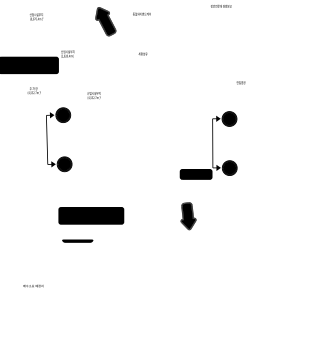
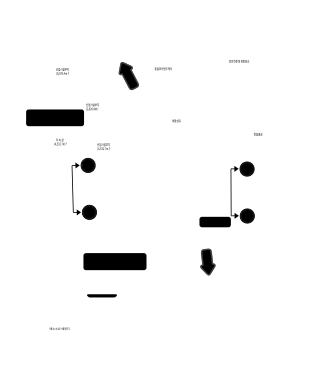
text: (143, 53) -> (176, 120), moved
text: (93, 95) -> (103, 146), moved
line: (77, 240) -> (101, 295), moved

